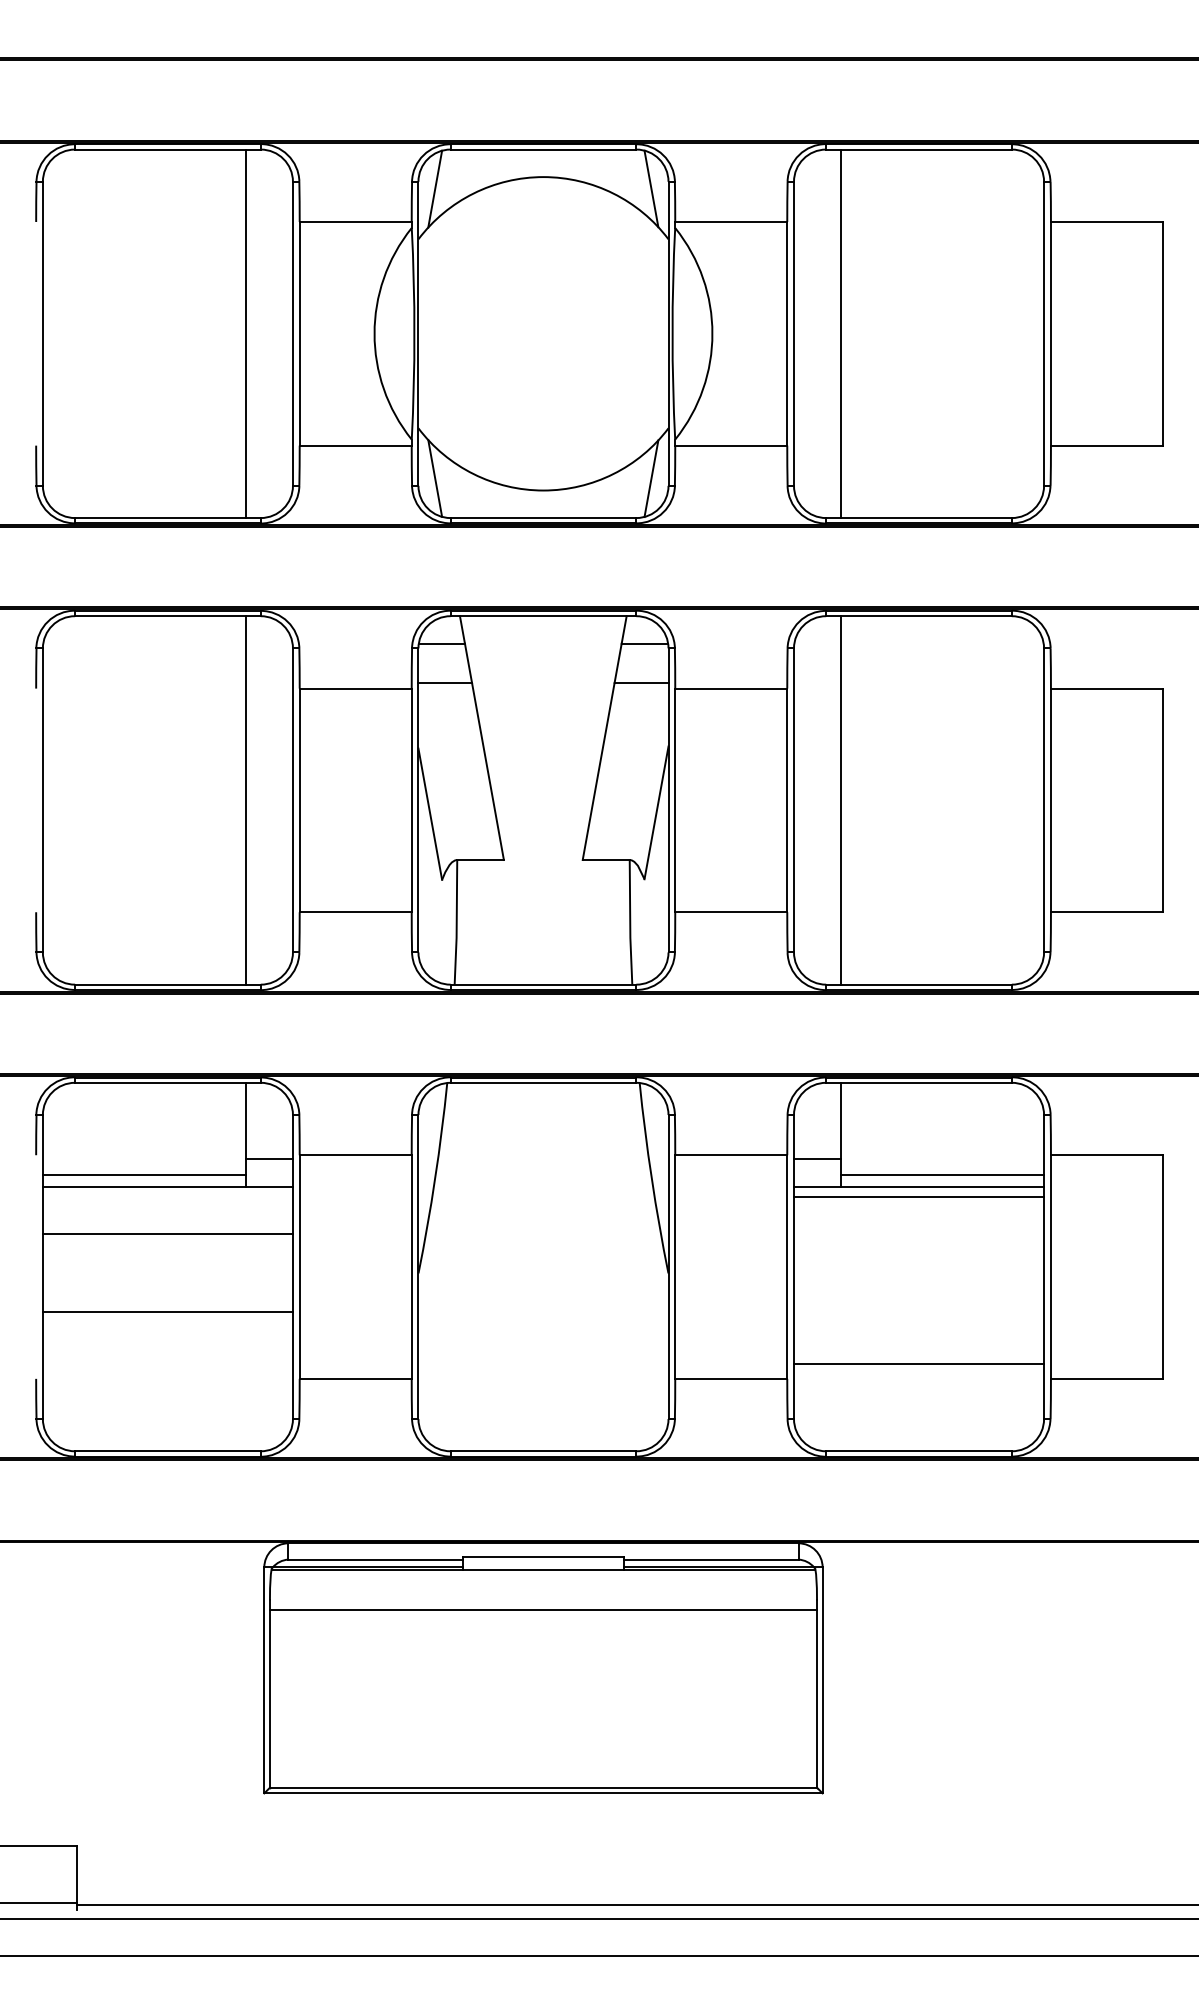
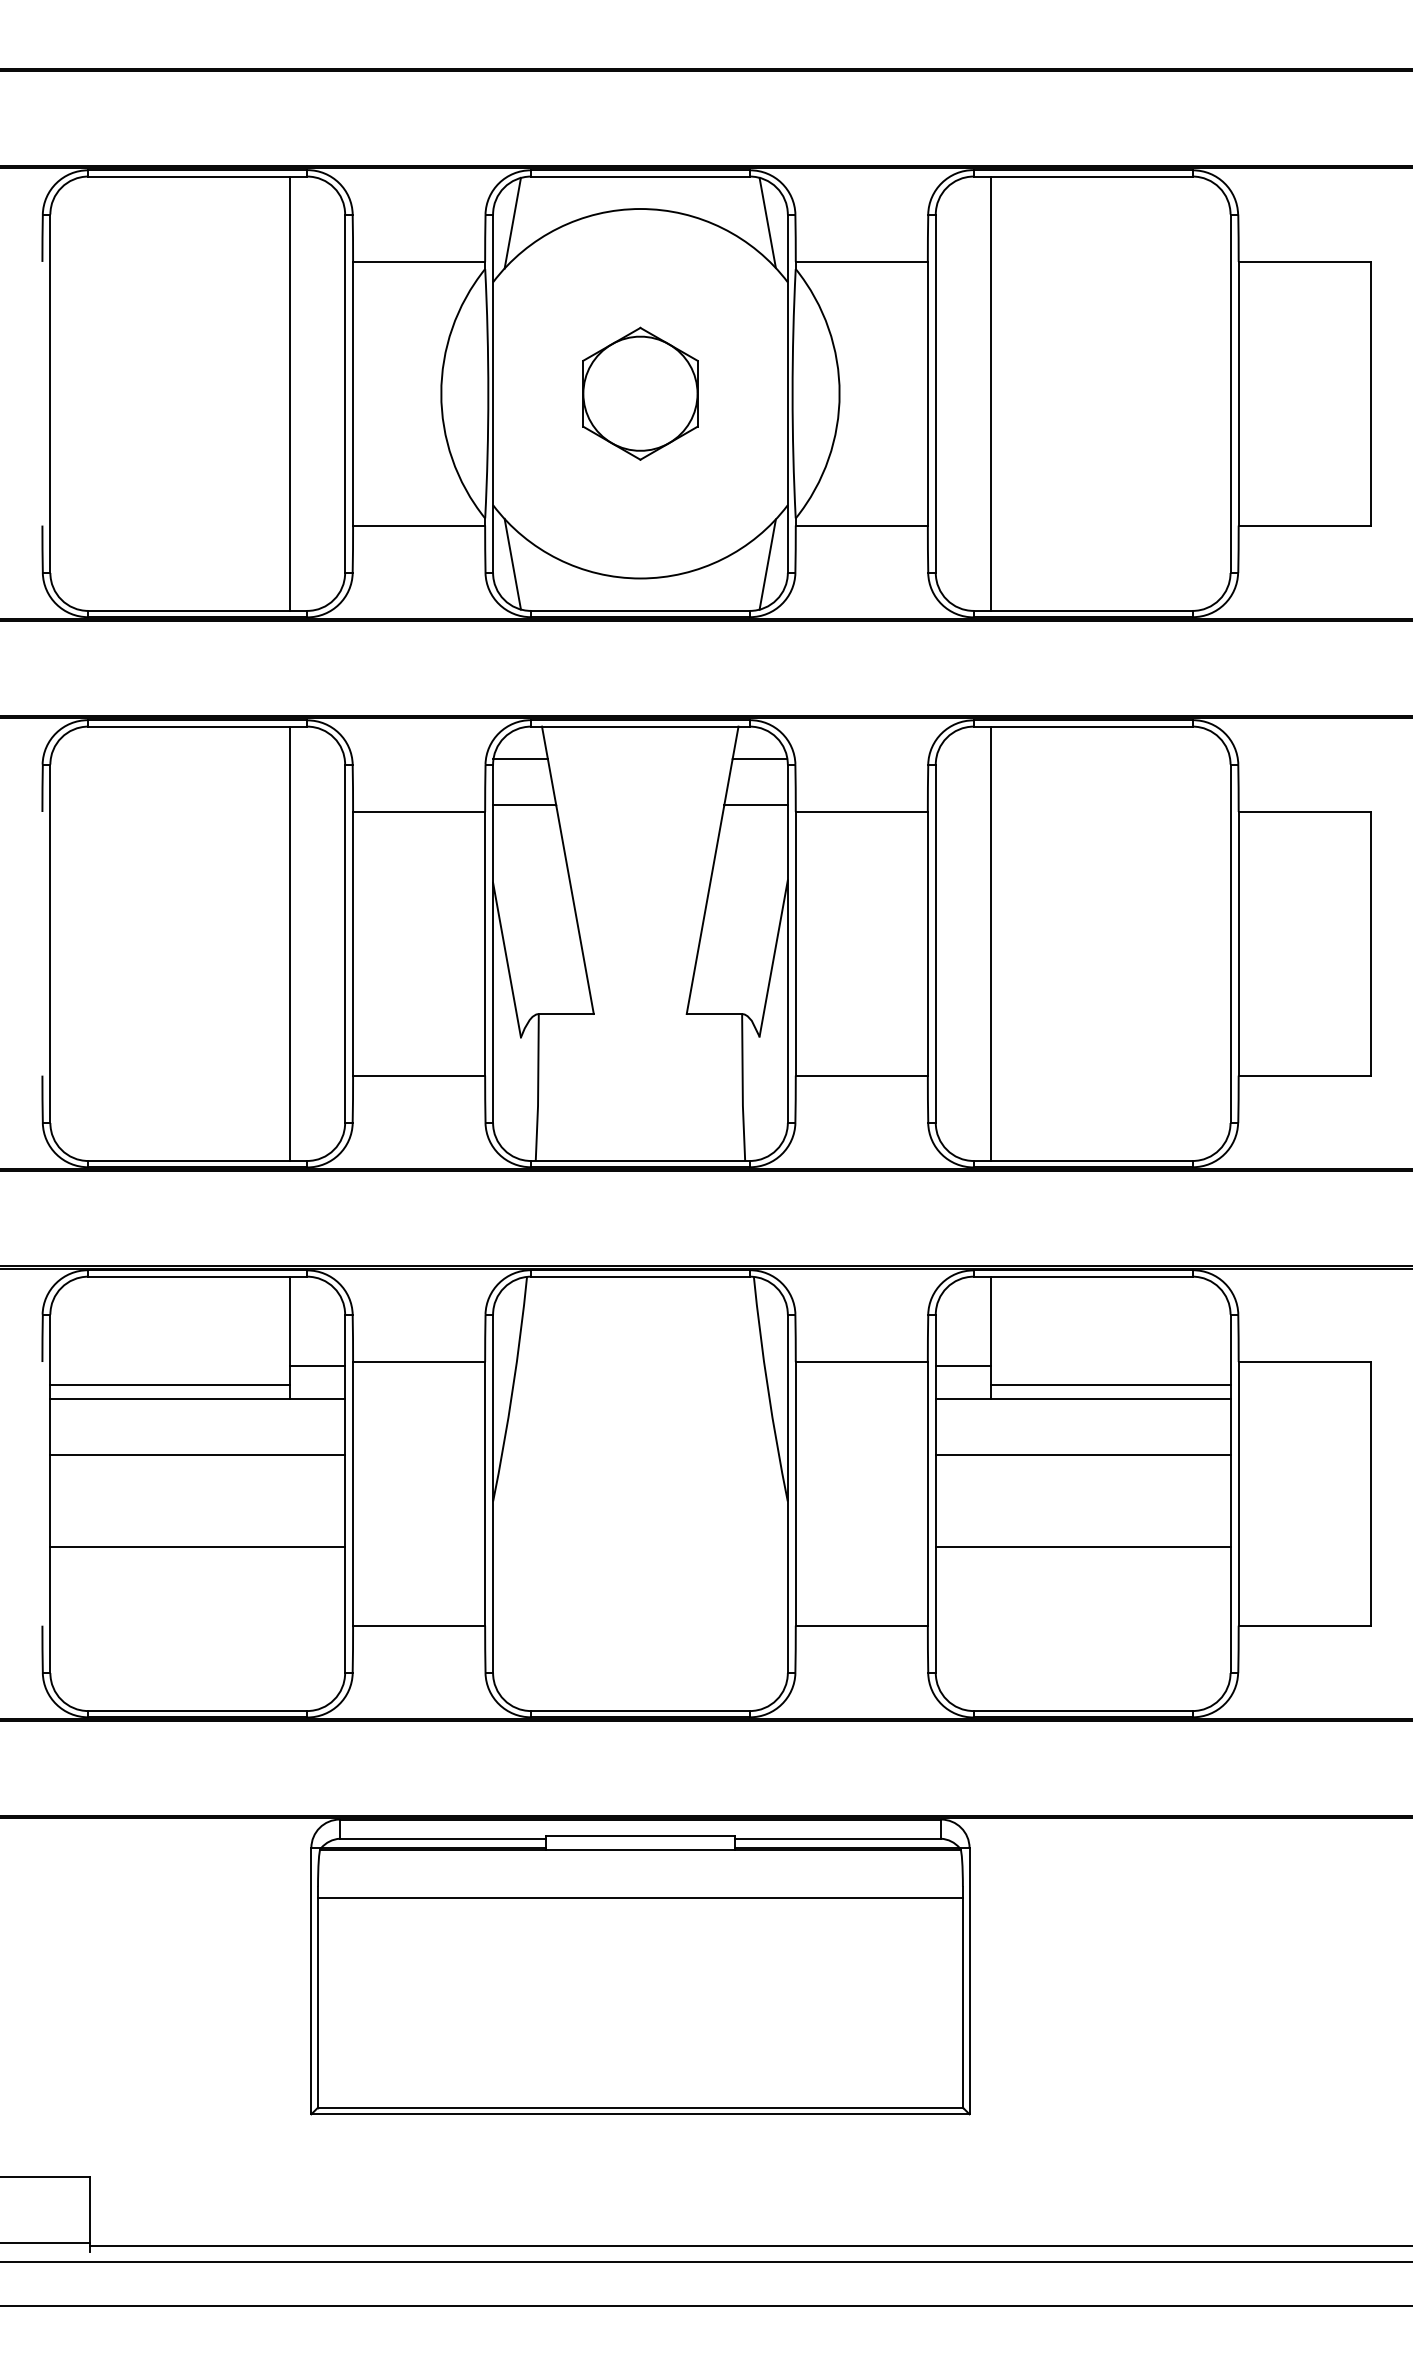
part: (543, 333) -> (640, 393), added
line: (918, 1197) -> (1082, 1455), moved
line: (918, 1364) -> (1082, 1546), moved

